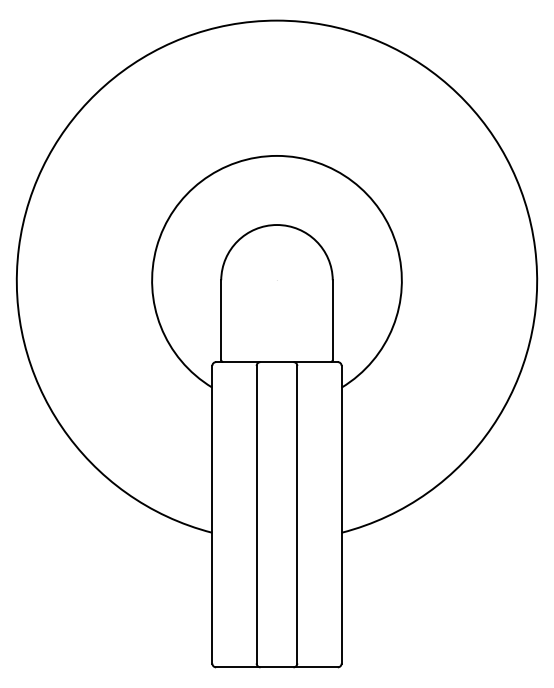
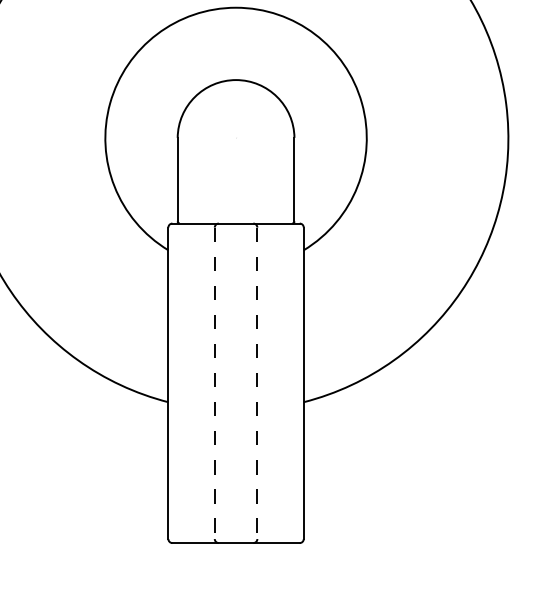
line: (256, 514) -> (214, 383), solid -> dashed
line: (297, 514) -> (257, 383), solid -> dashed

